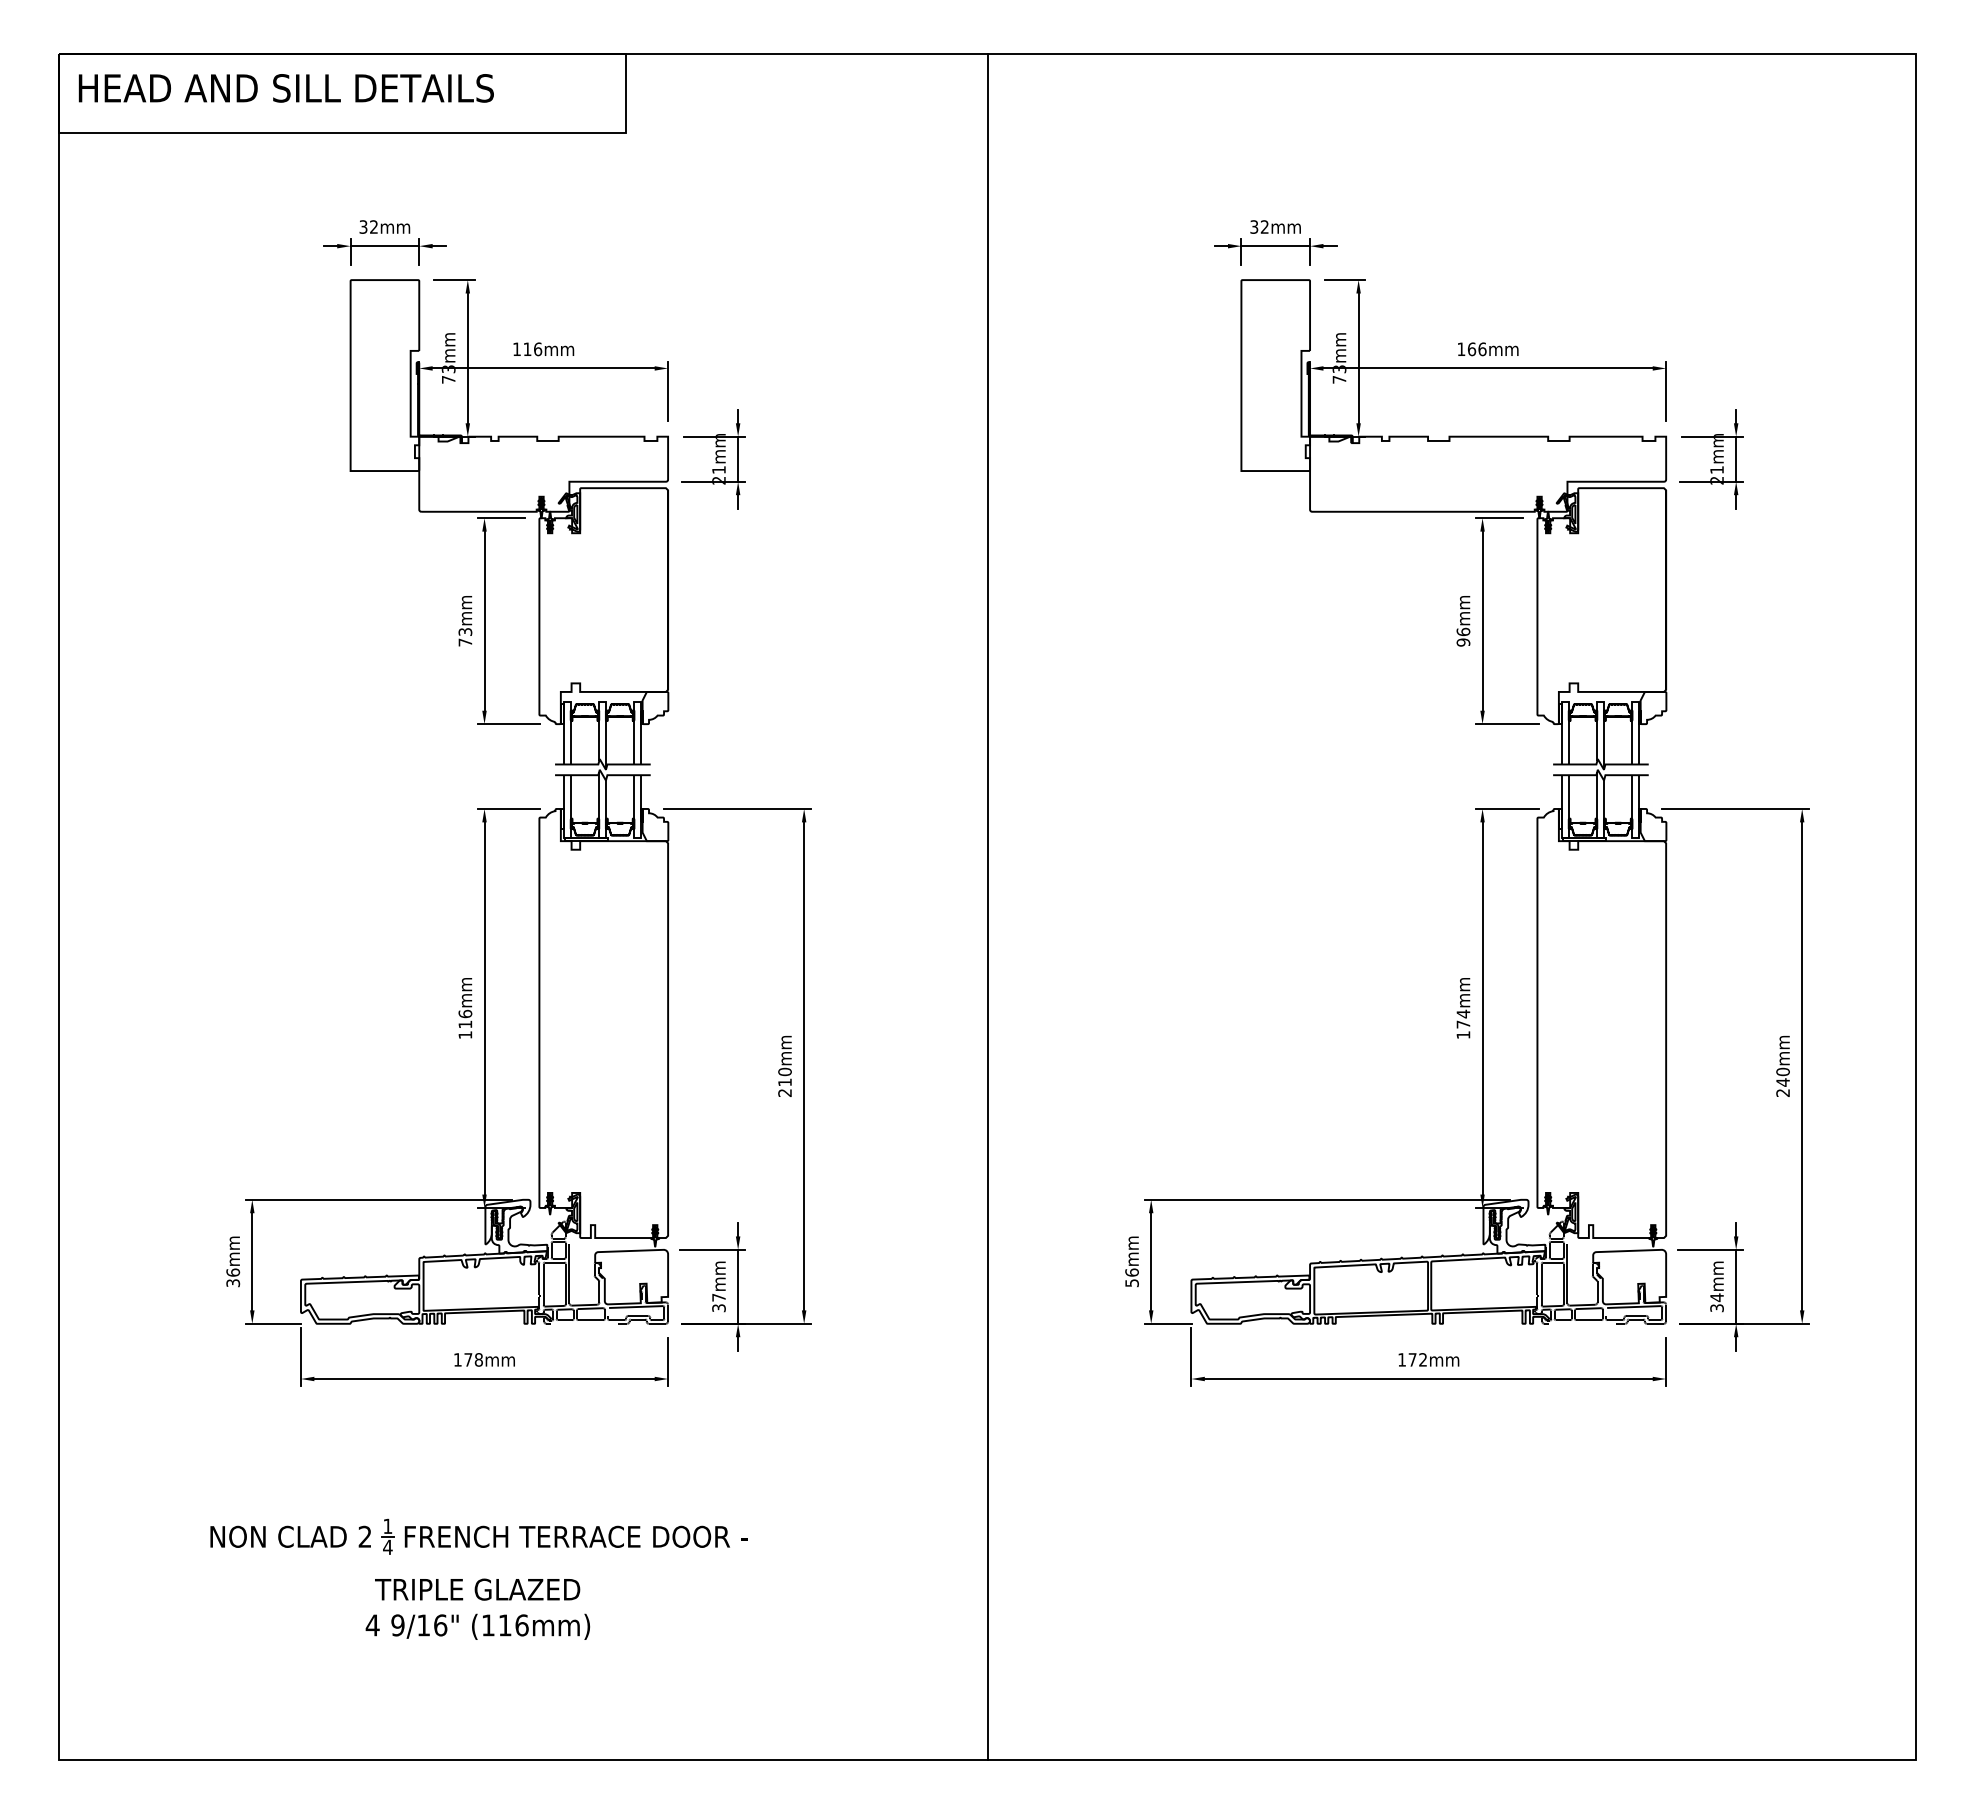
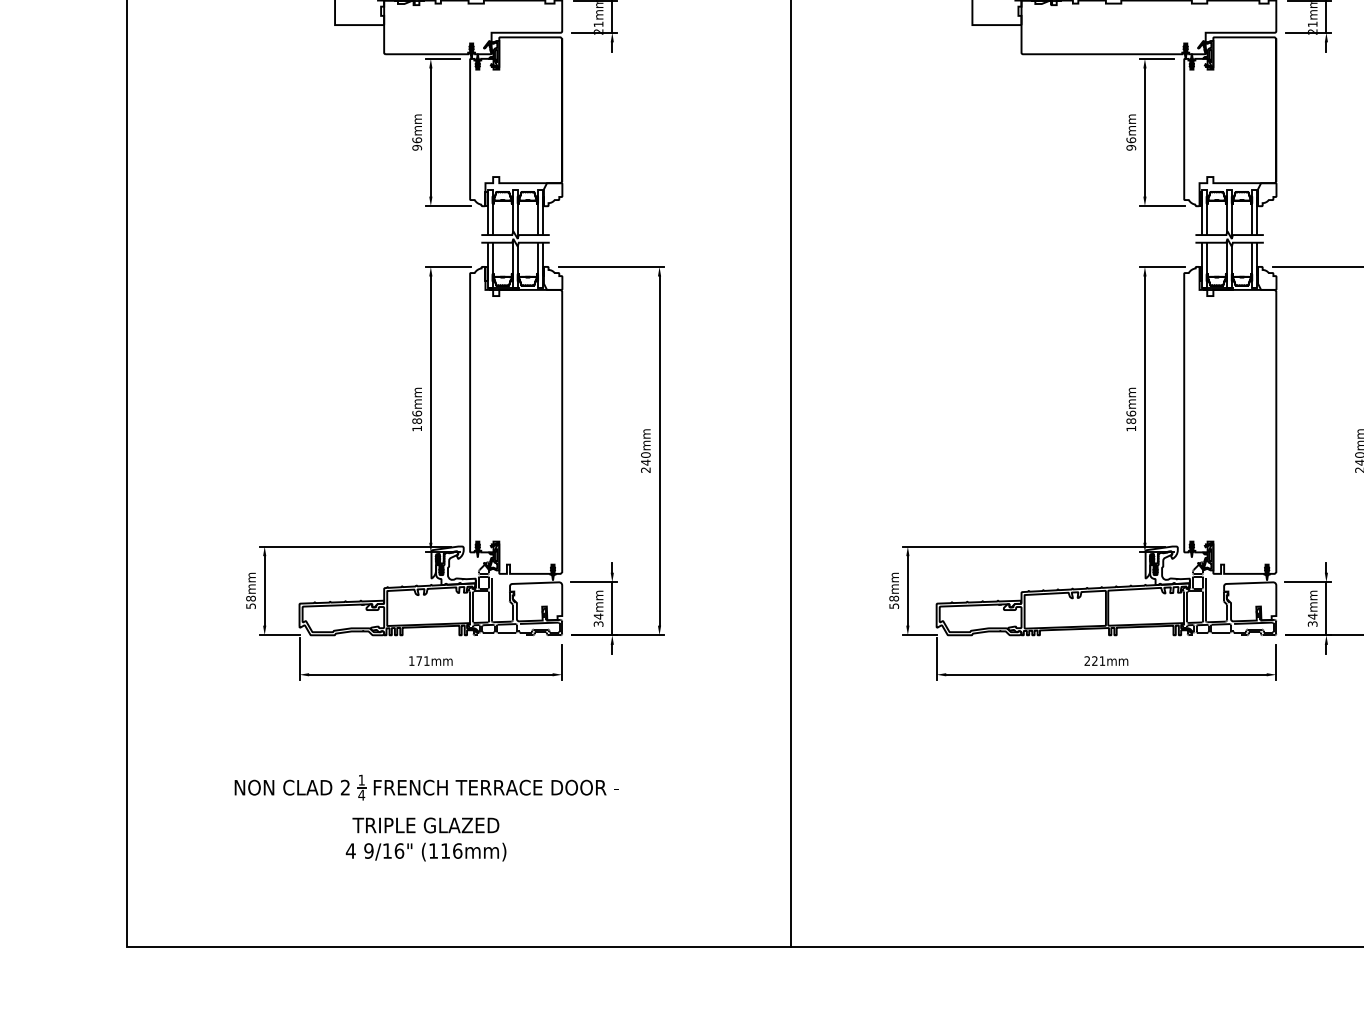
text: (465, 636) -> (417, 143), 73mm -> 96mm
text: (1463, 1018) -> (1131, 416), 174mm -> 186mm
text: (465, 1024) -> (417, 421), 116mm -> 186mm
text: (784, 1082) -> (645, 462), 210mm -> 240mm
text: (1131, 1272) -> (893, 598), 56mm -> 58mm
text: (232, 1277) -> (250, 602), 36mm -> 58mm
text: (718, 1297) -> (598, 616), 37mm -> 34mm
text: (478, 1359) -> (426, 660), 178mm -> 171mm
text: (1412, 1359) -> (1094, 660), 172mm -> 221mm

